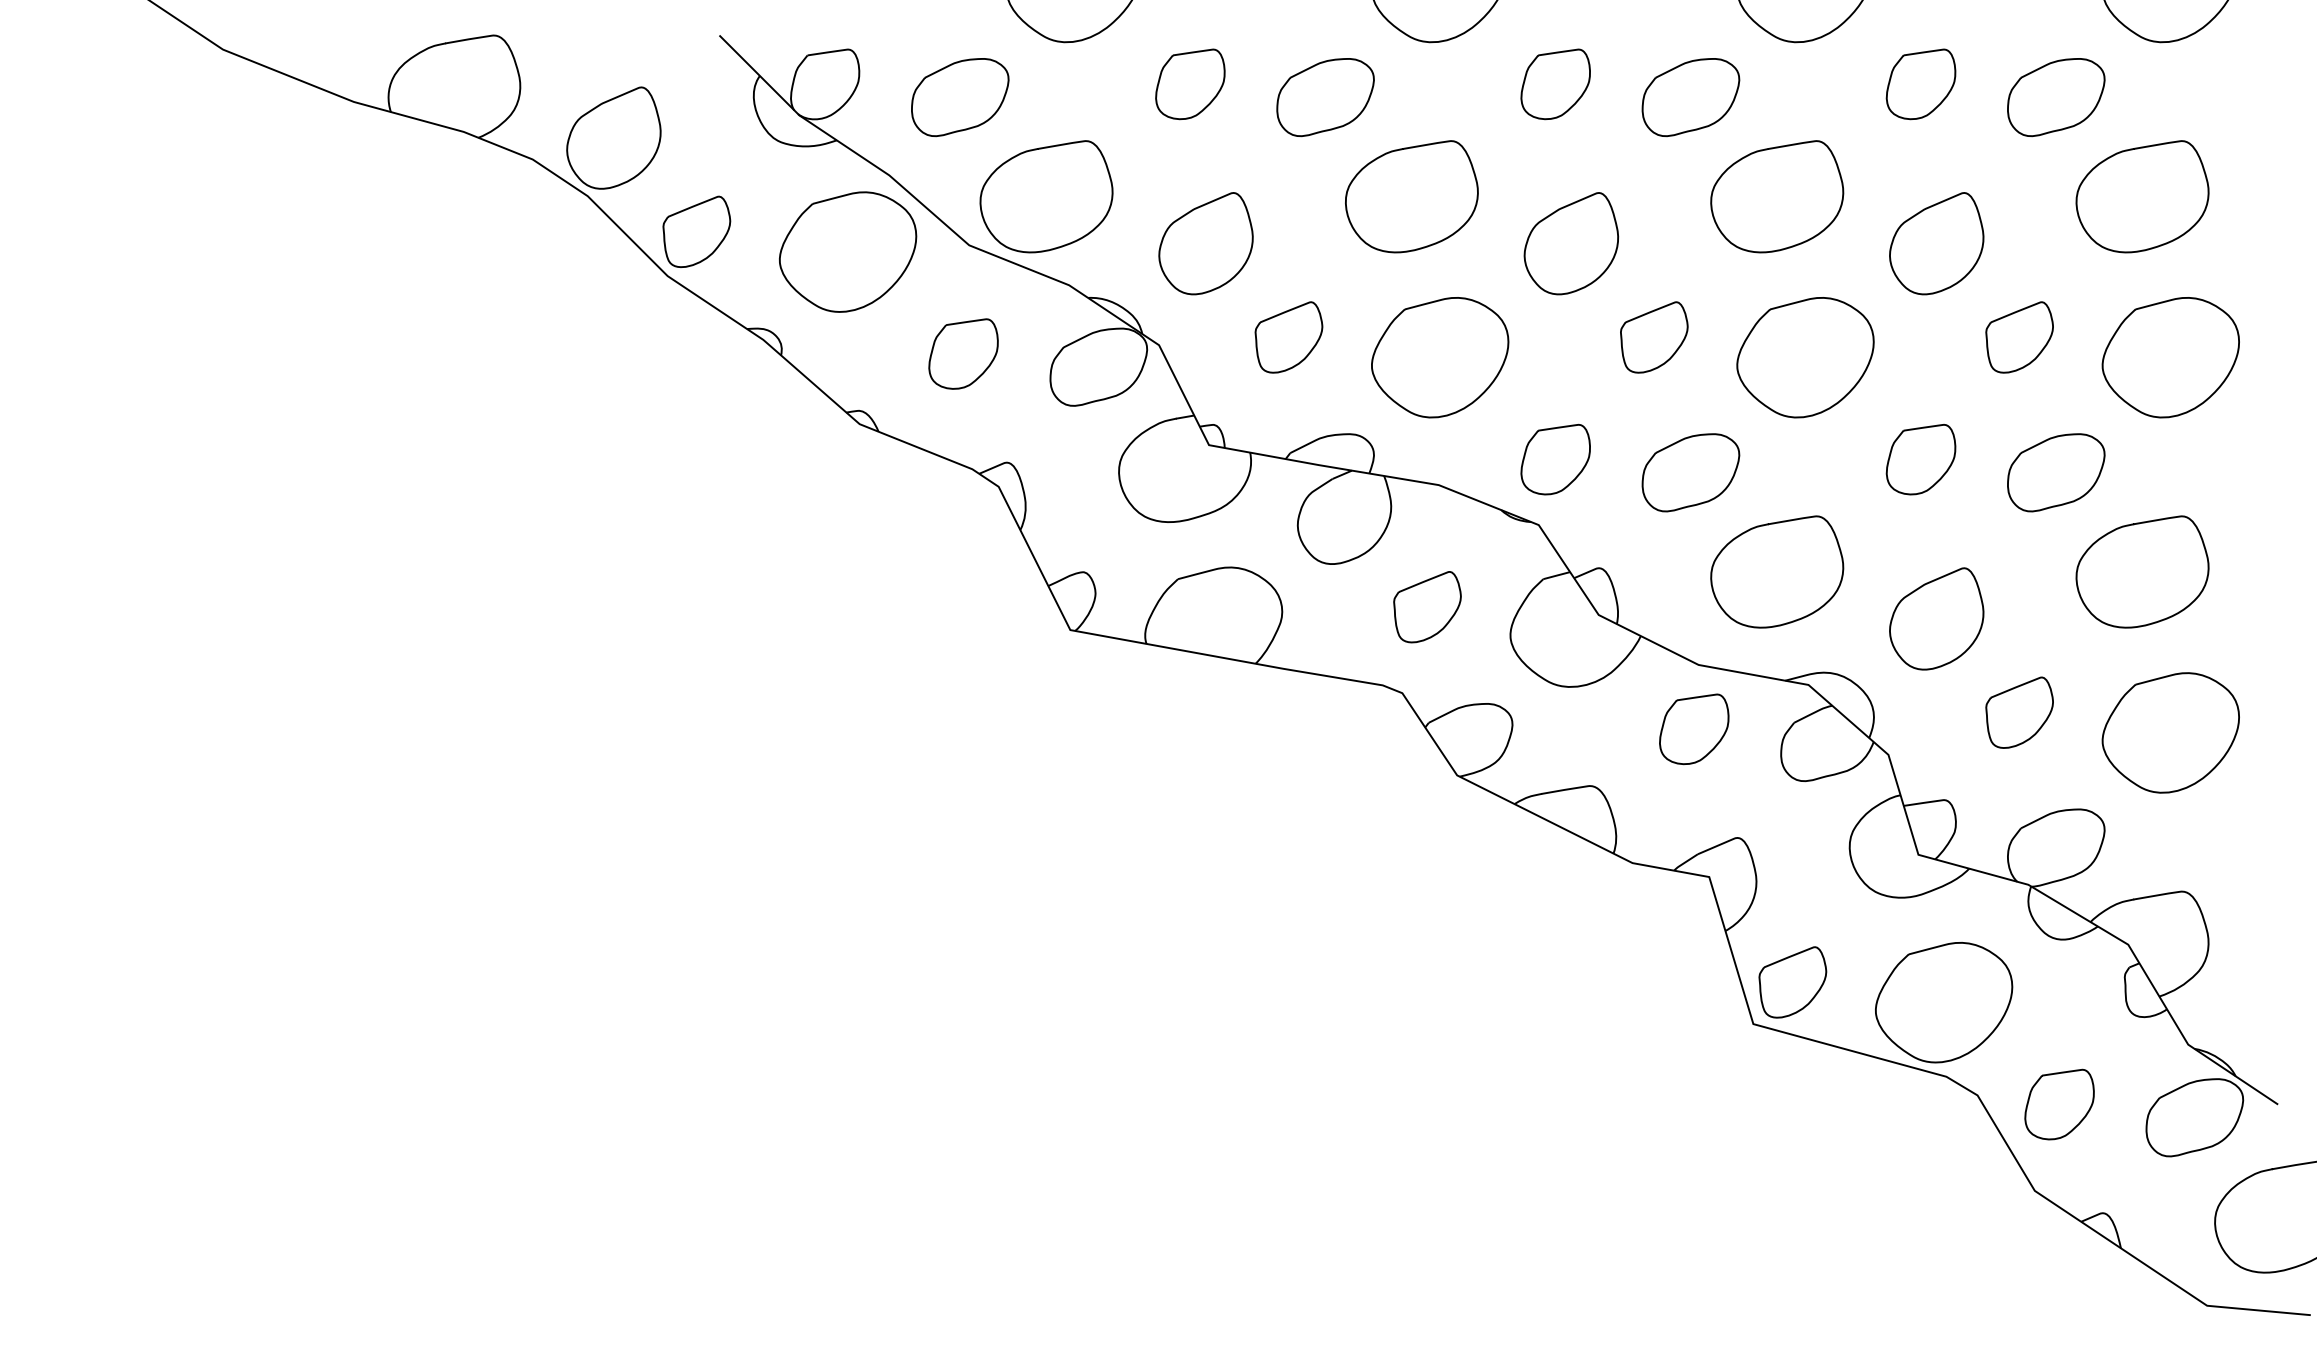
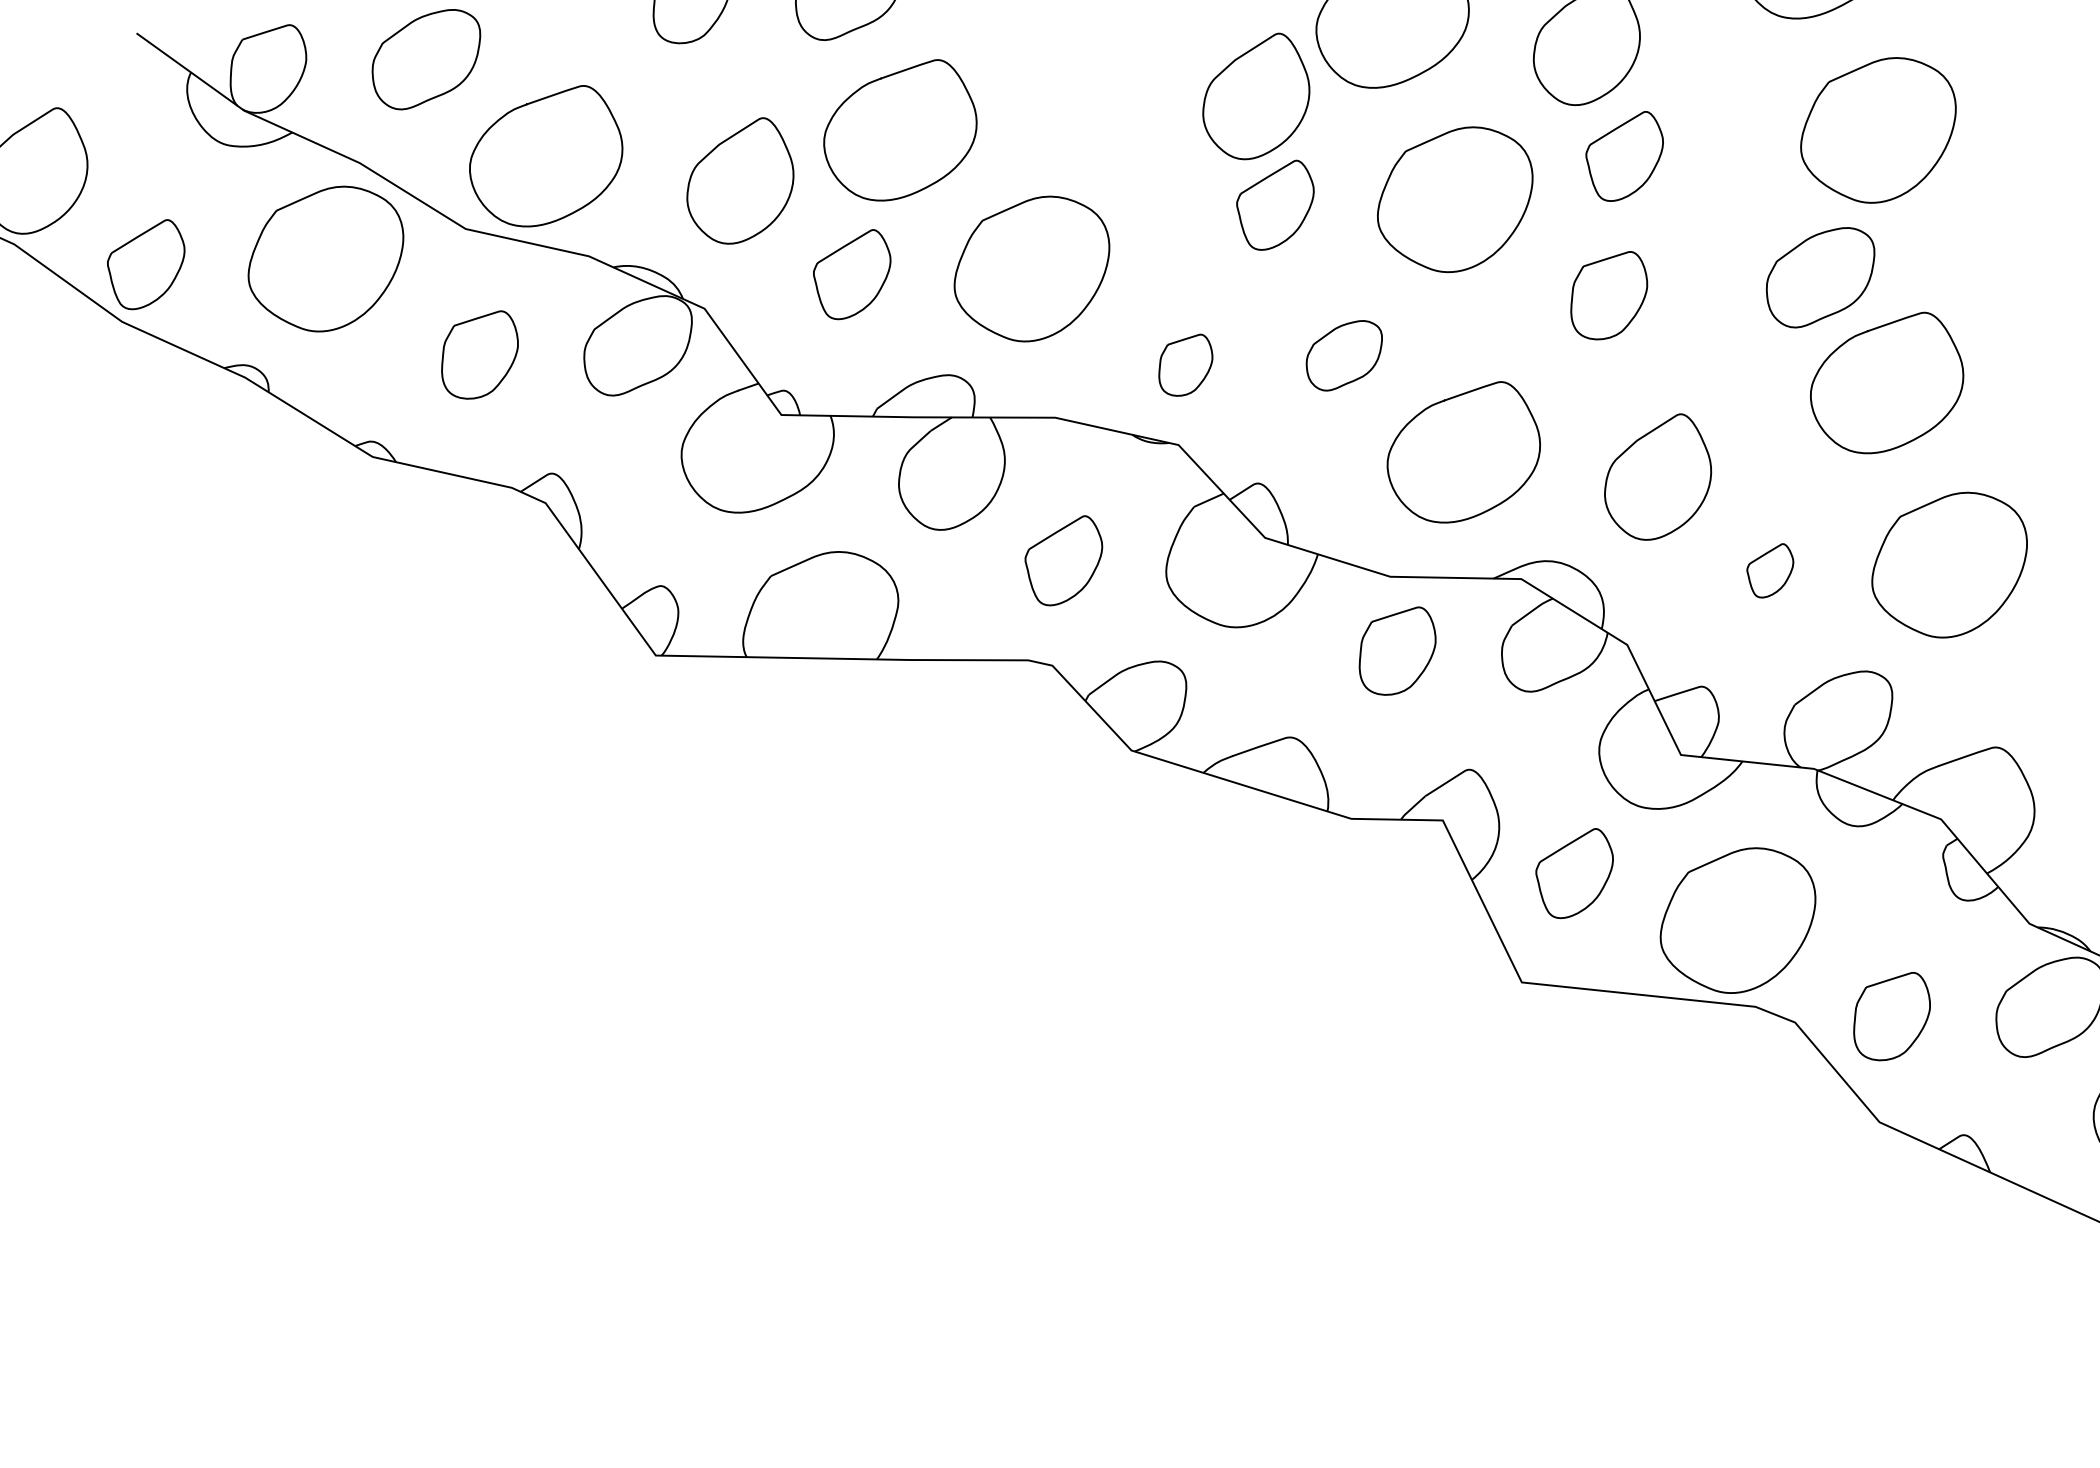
curve: (1401, 150) -> (879, 80), moved
part: (1571, 243) -> (1255, 97), moved
part: (2019, 337) -> (1625, 156), moved
part: (1555, 459) -> (1185, 365), size x0.7
part: (1690, 472) -> (1344, 355), size x0.7
part: (2056, 472) -> (1821, 277), moved
part: (2019, 712) -> (1771, 570), size x0.6
part: (1792, 982) -> (1575, 874), moved

